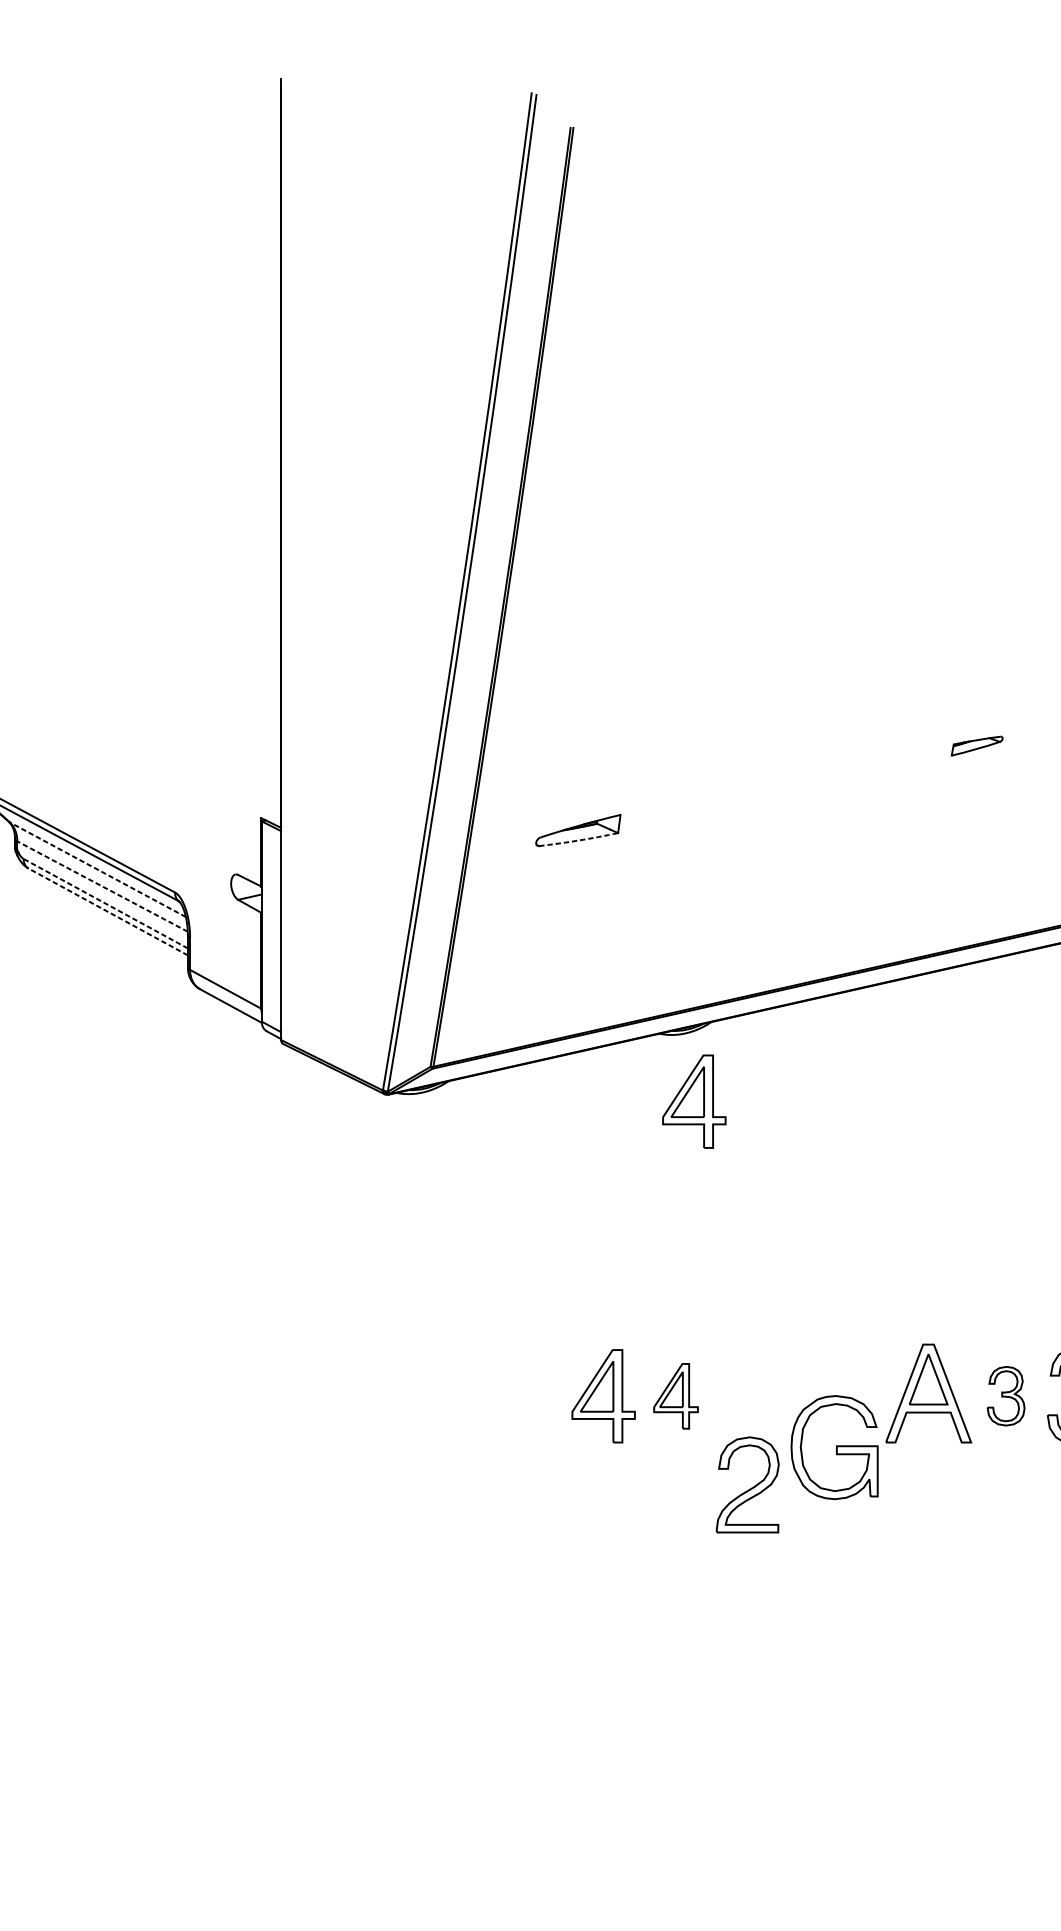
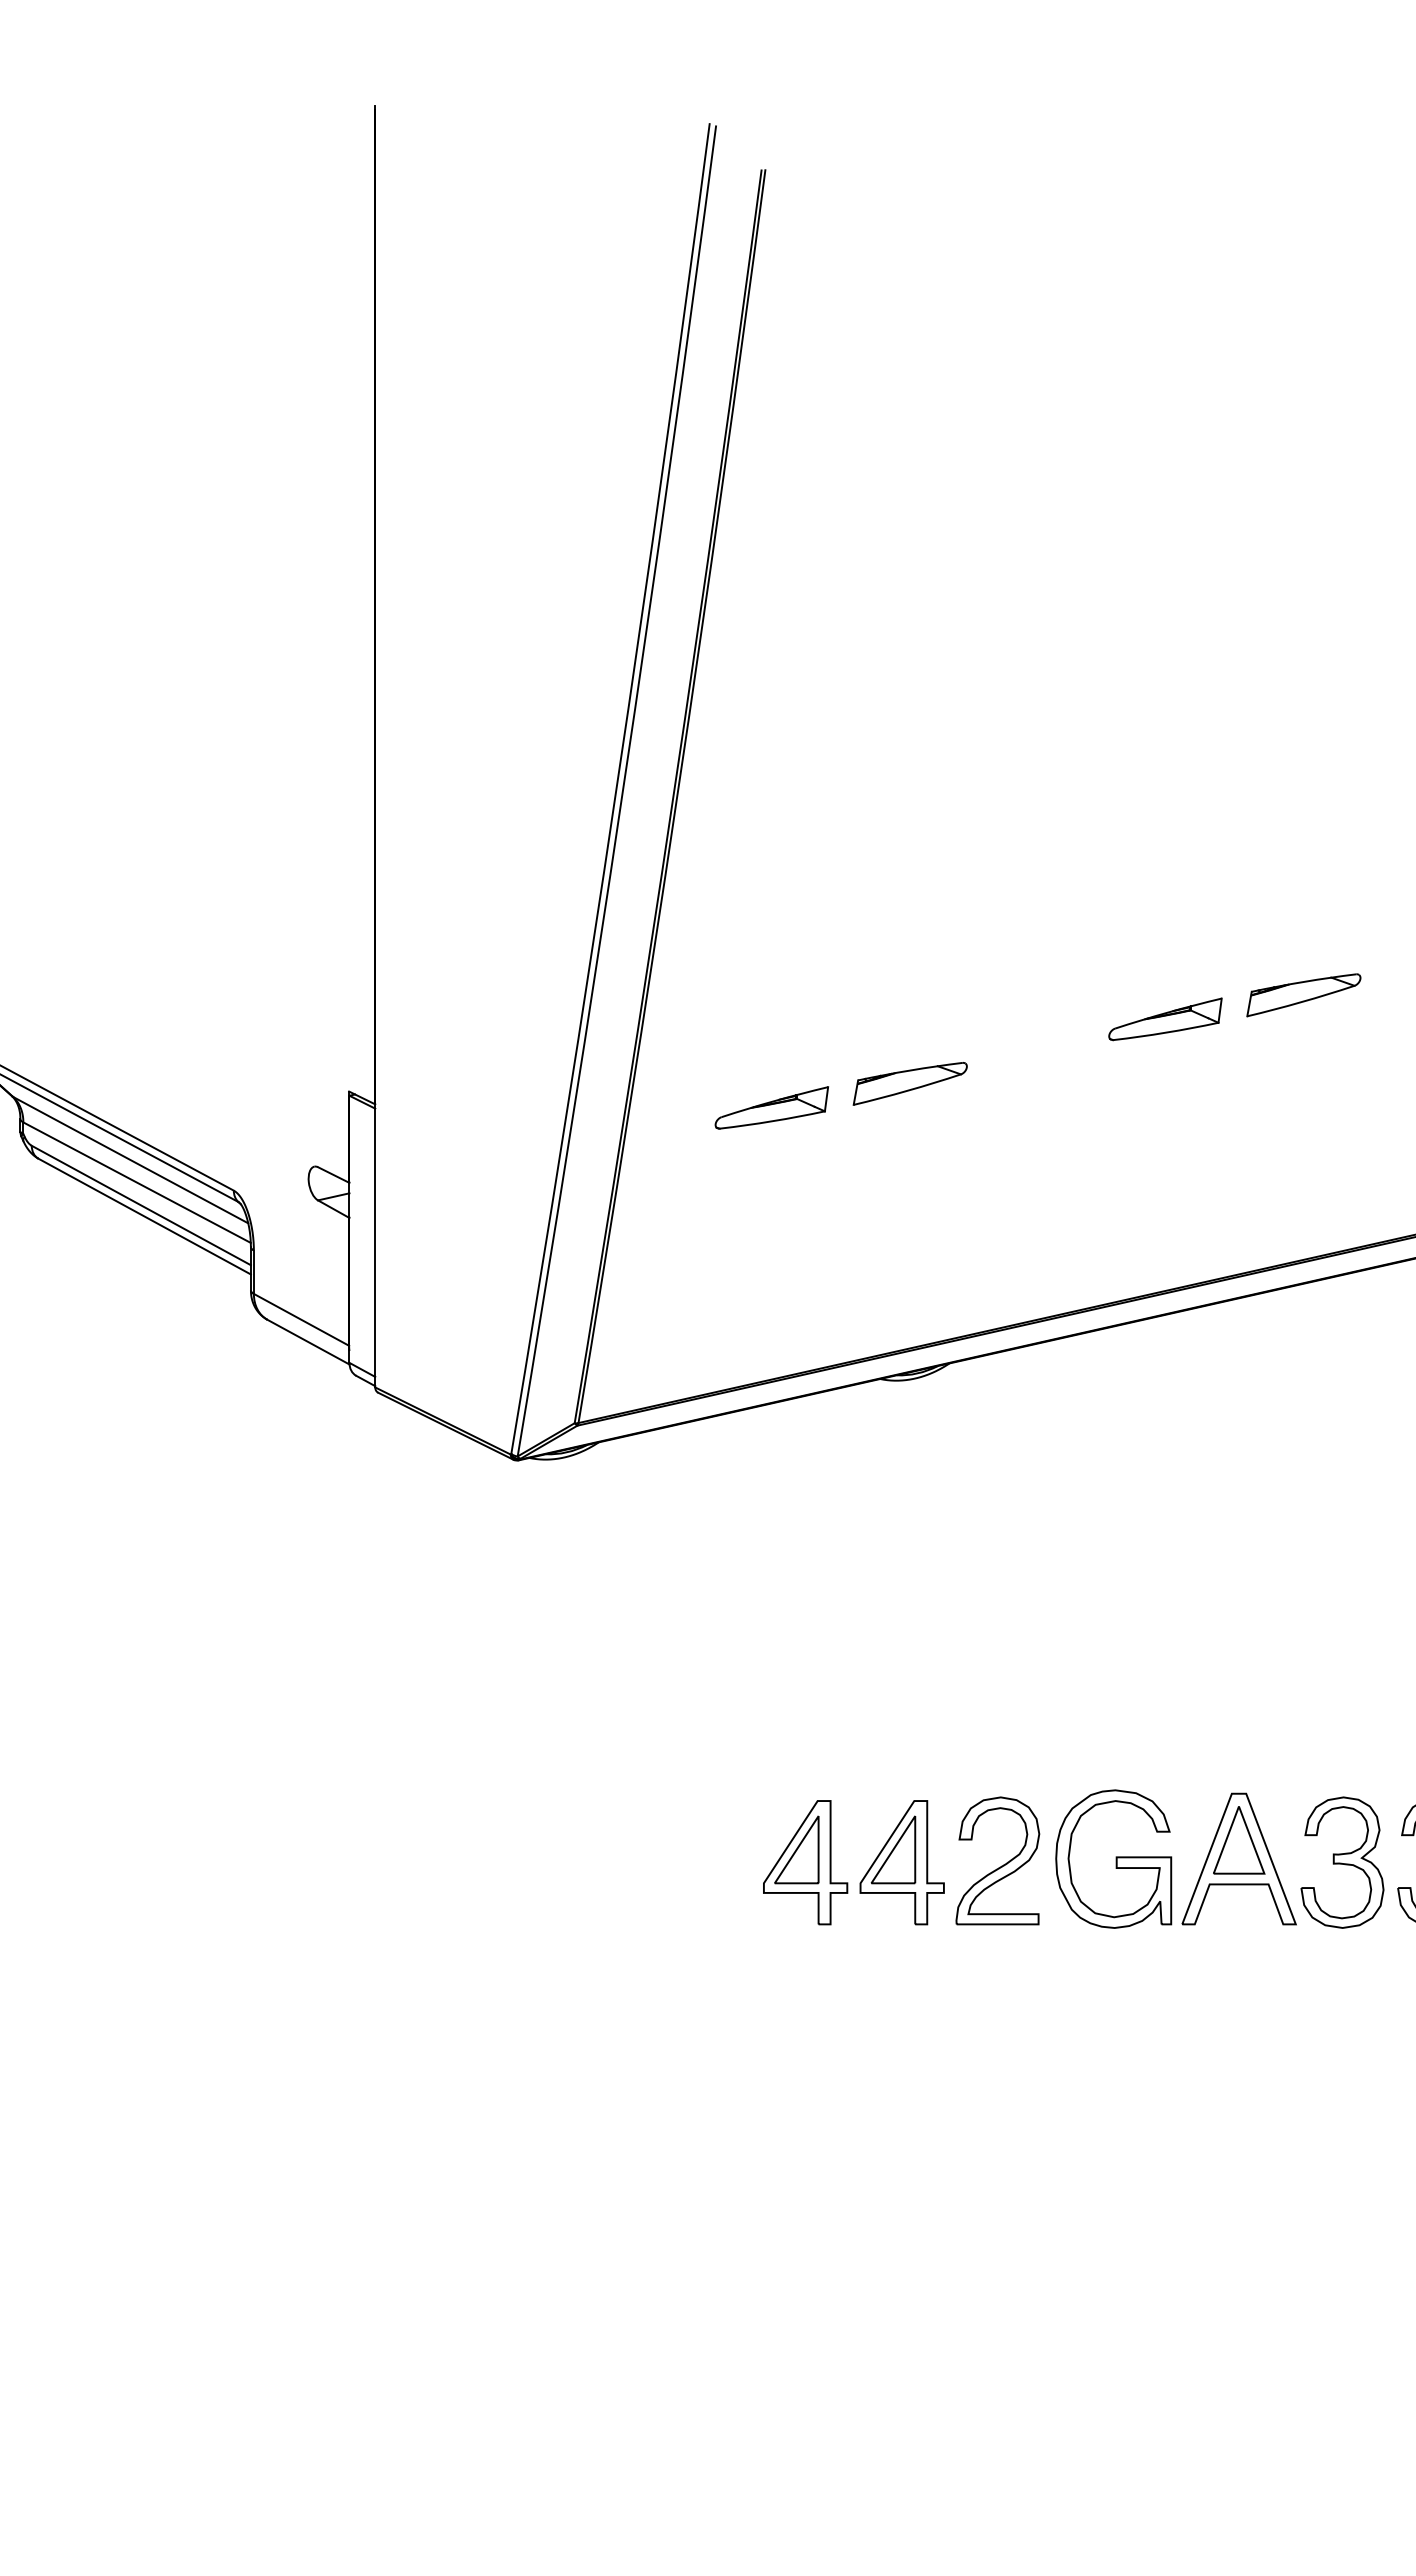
part: (976, 746) -> (1303, 995), size x1.67
part: (873, 764) -> (1165, 1019), added
part: (681, 812) -> (909, 1083), added
arc: (578, 840) -> (772, 1121), dashed -> solid
line: (97, 869) -> (130, 1159), dashed -> solid
line: (102, 886) -> (137, 1182), dashed -> solid
line: (105, 903) -> (141, 1205), dashed -> solid
line: (108, 911) -> (144, 1216), dashed -> solid
part: (694, 1101) -> (926, 1469), removed
part: (675, 1396) -> (901, 1862), size x1.43
part: (1006, 1396) -> (1342, 1862), size x1.67
part: (834, 1447) -> (1113, 1858), moved
part: (750, 1488) -> (1001, 1865), moved

